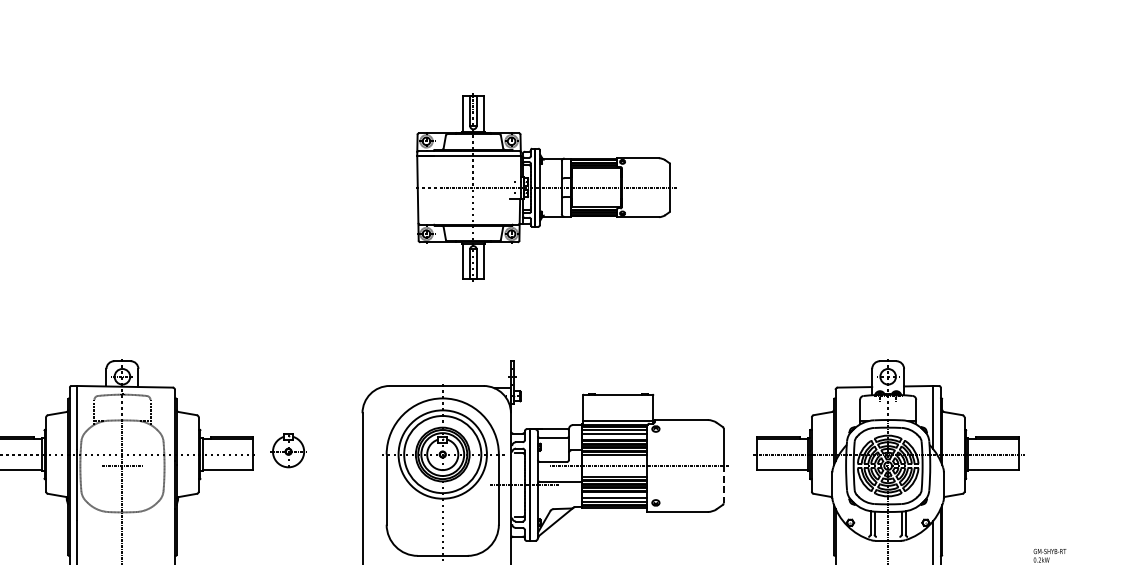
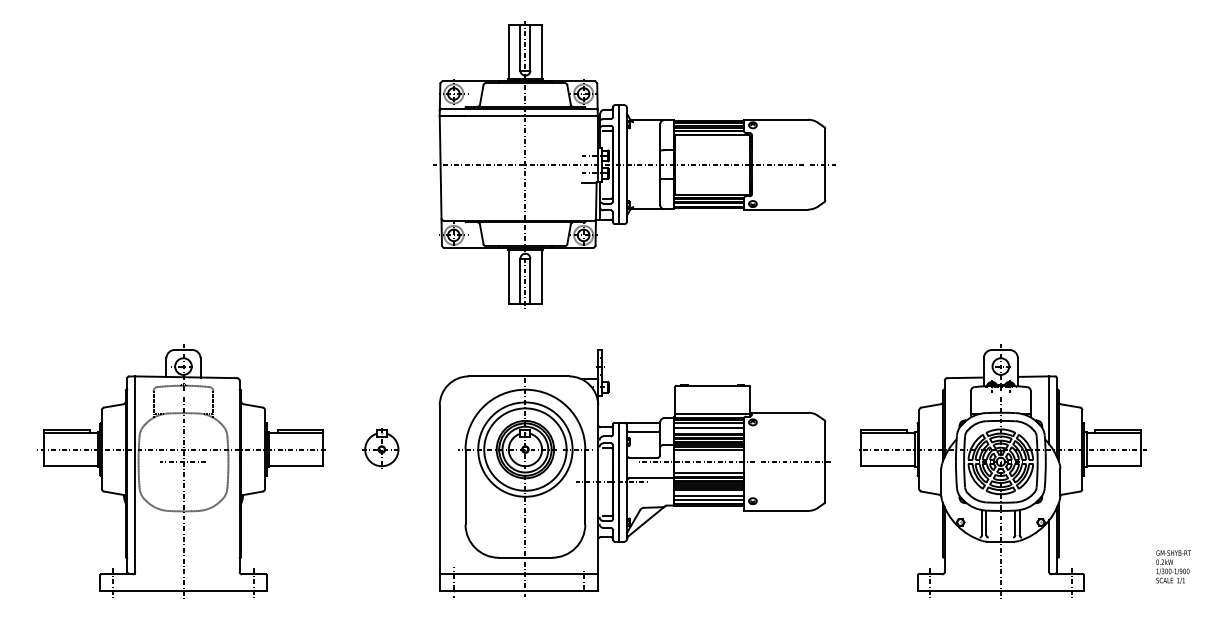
part: (544, 187) -> (634, 164), size x1.43
part: (287, 450) -> (380, 448), moved
line: (723, 484) -> (825, 481), dashed -> solid

